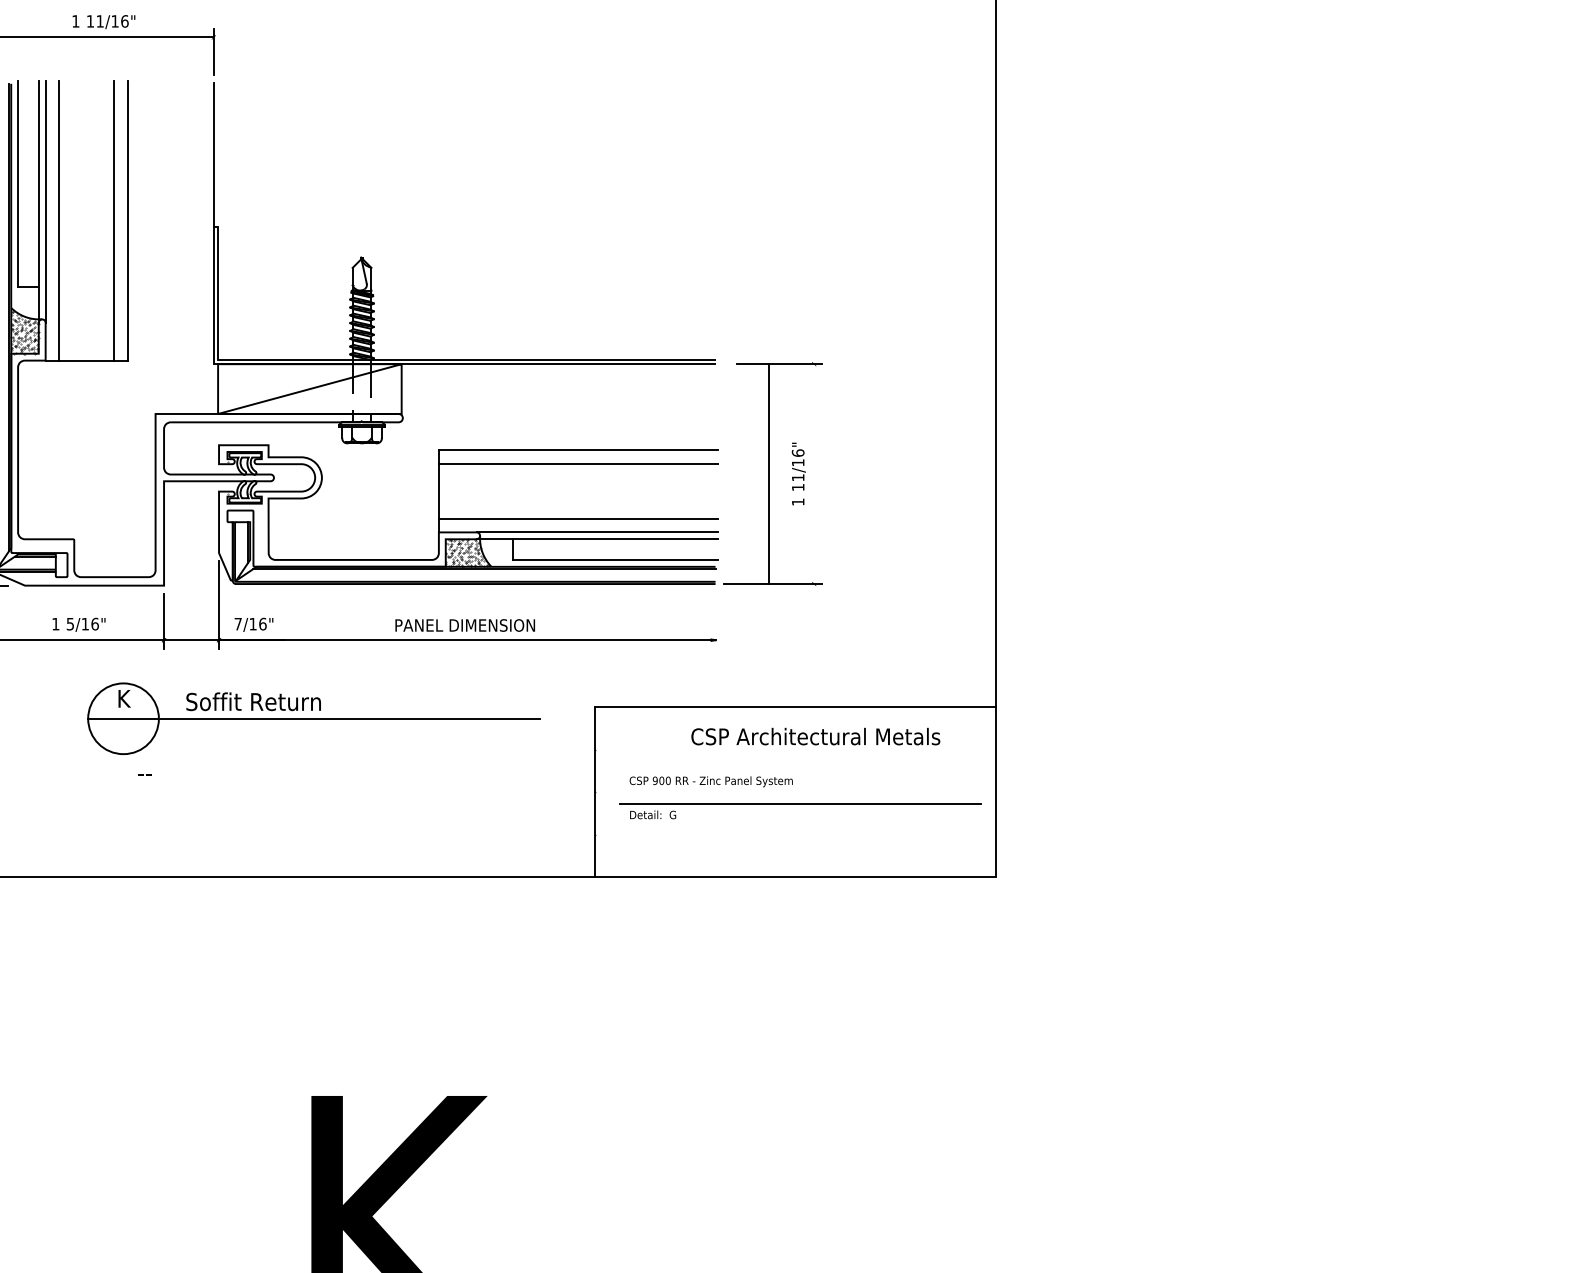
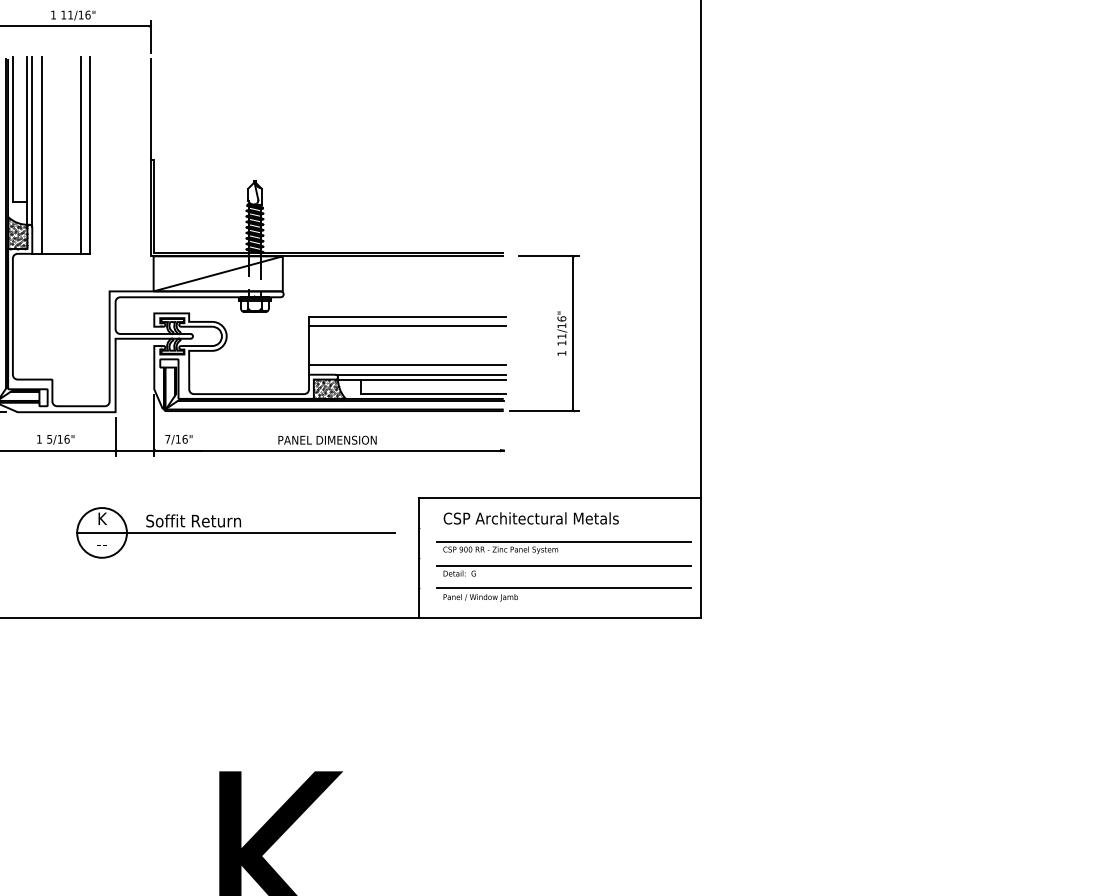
line: (769, 473) -> (573, 333), moved
part: (313, 718) -> (235, 532), moved
text: (814, 736) -> (530, 518), moved
line: (800, 769) -> (563, 541), added
part: (800, 844) -> (563, 594), added

